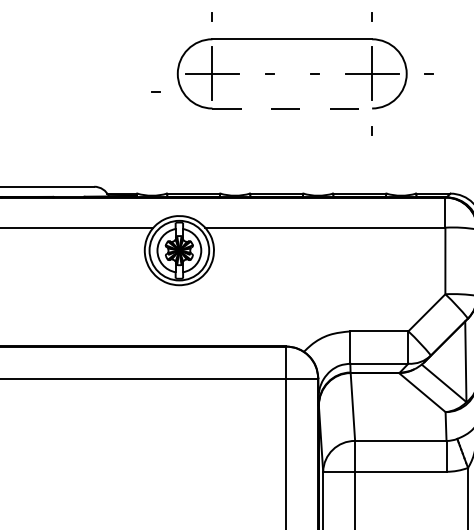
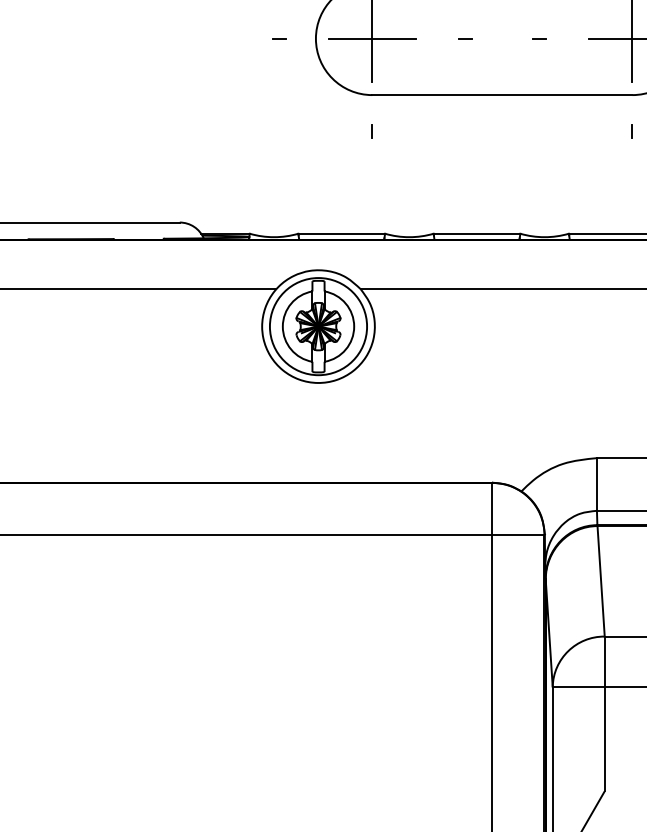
line: (155, 91) -> (277, 38), moved
line: (292, 108) -> (502, 95), dashed -> solid
line: (211, 130) -> (370, 130), added

